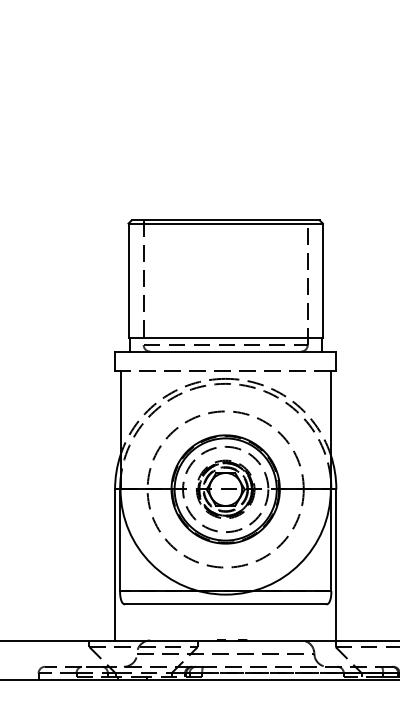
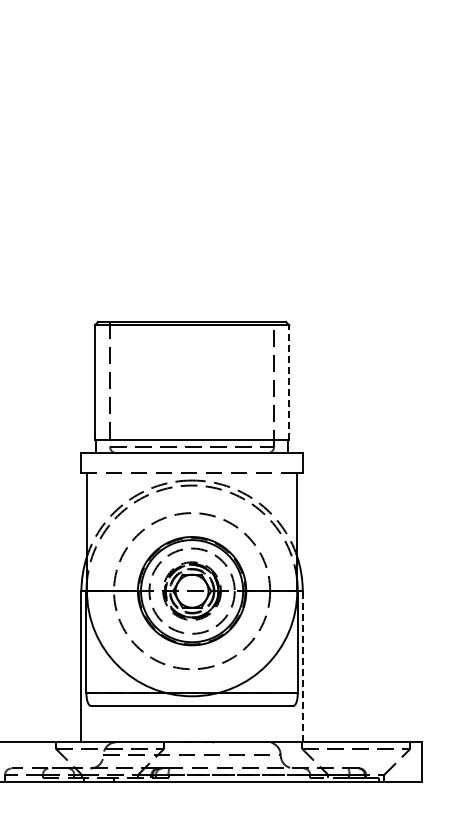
line: (323, 280) -> (289, 382), solid -> dashed
line: (336, 564) -> (302, 666), solid -> dashed

